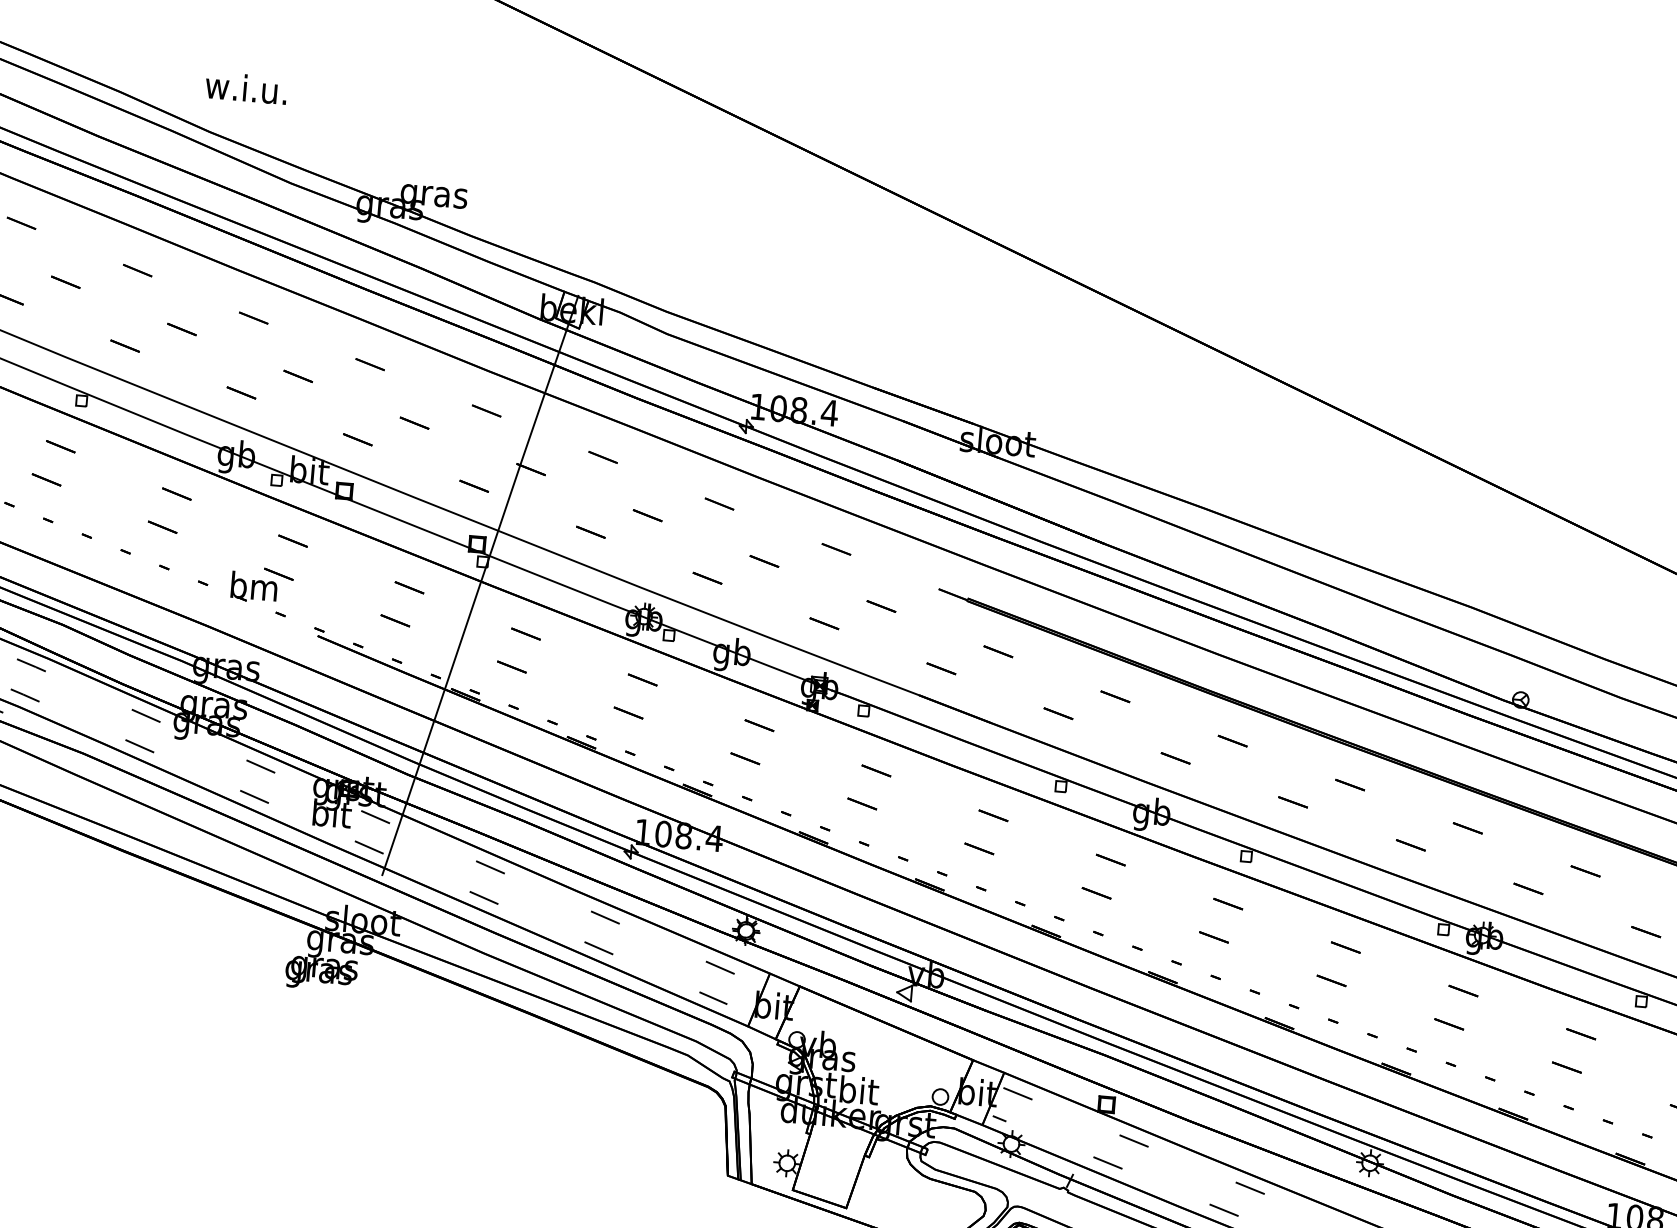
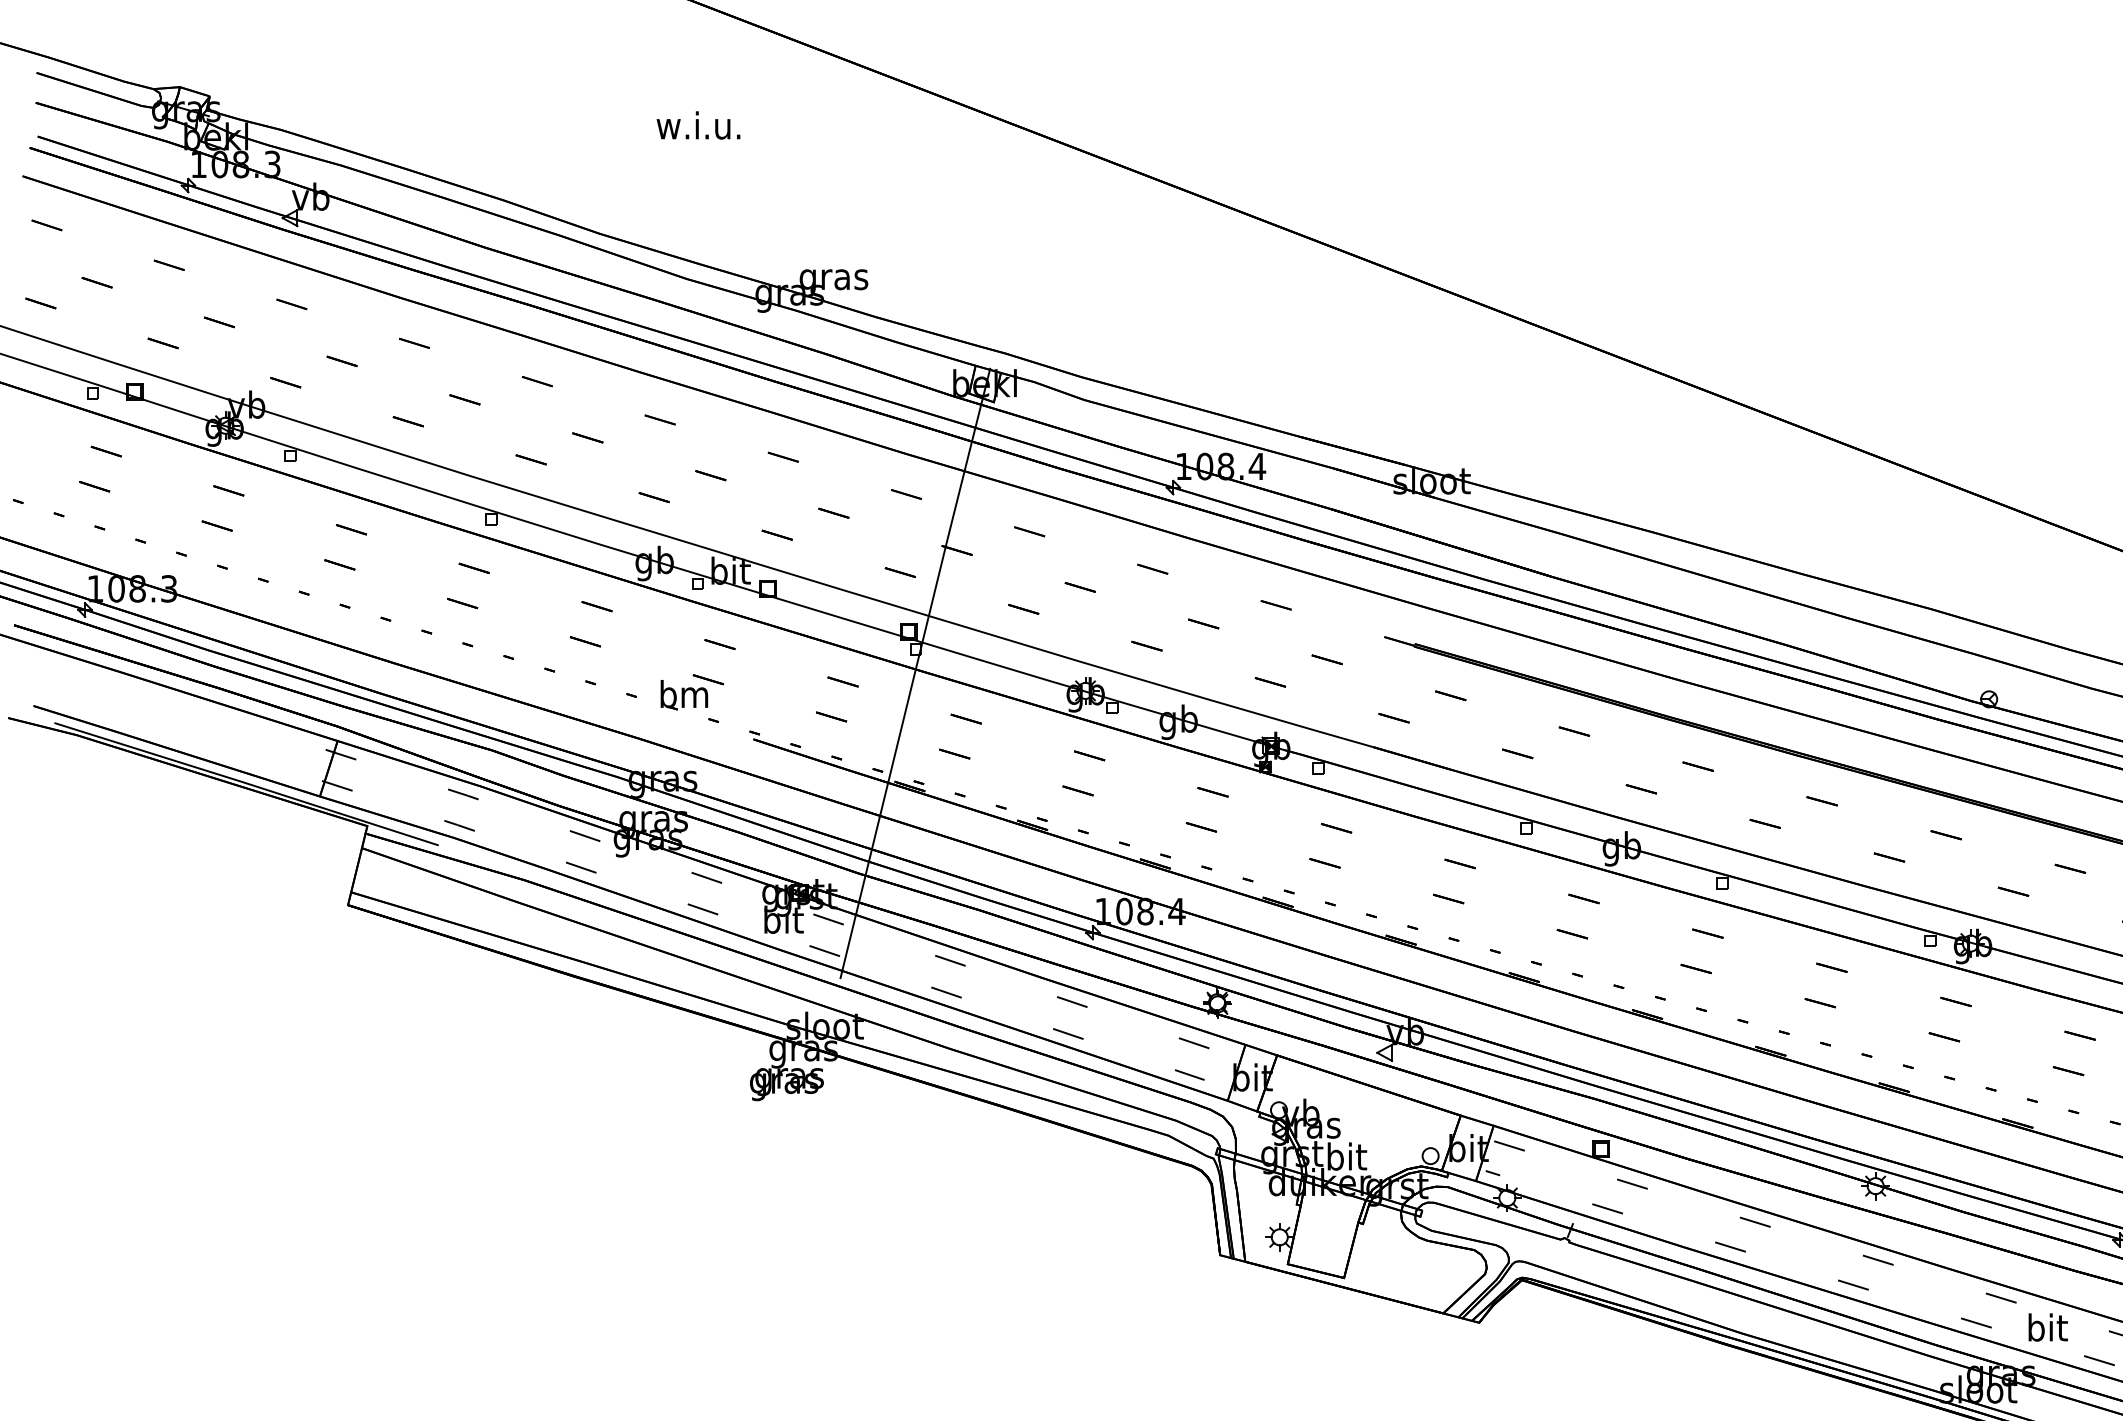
text: (246, 88) -> (698, 125), moved

